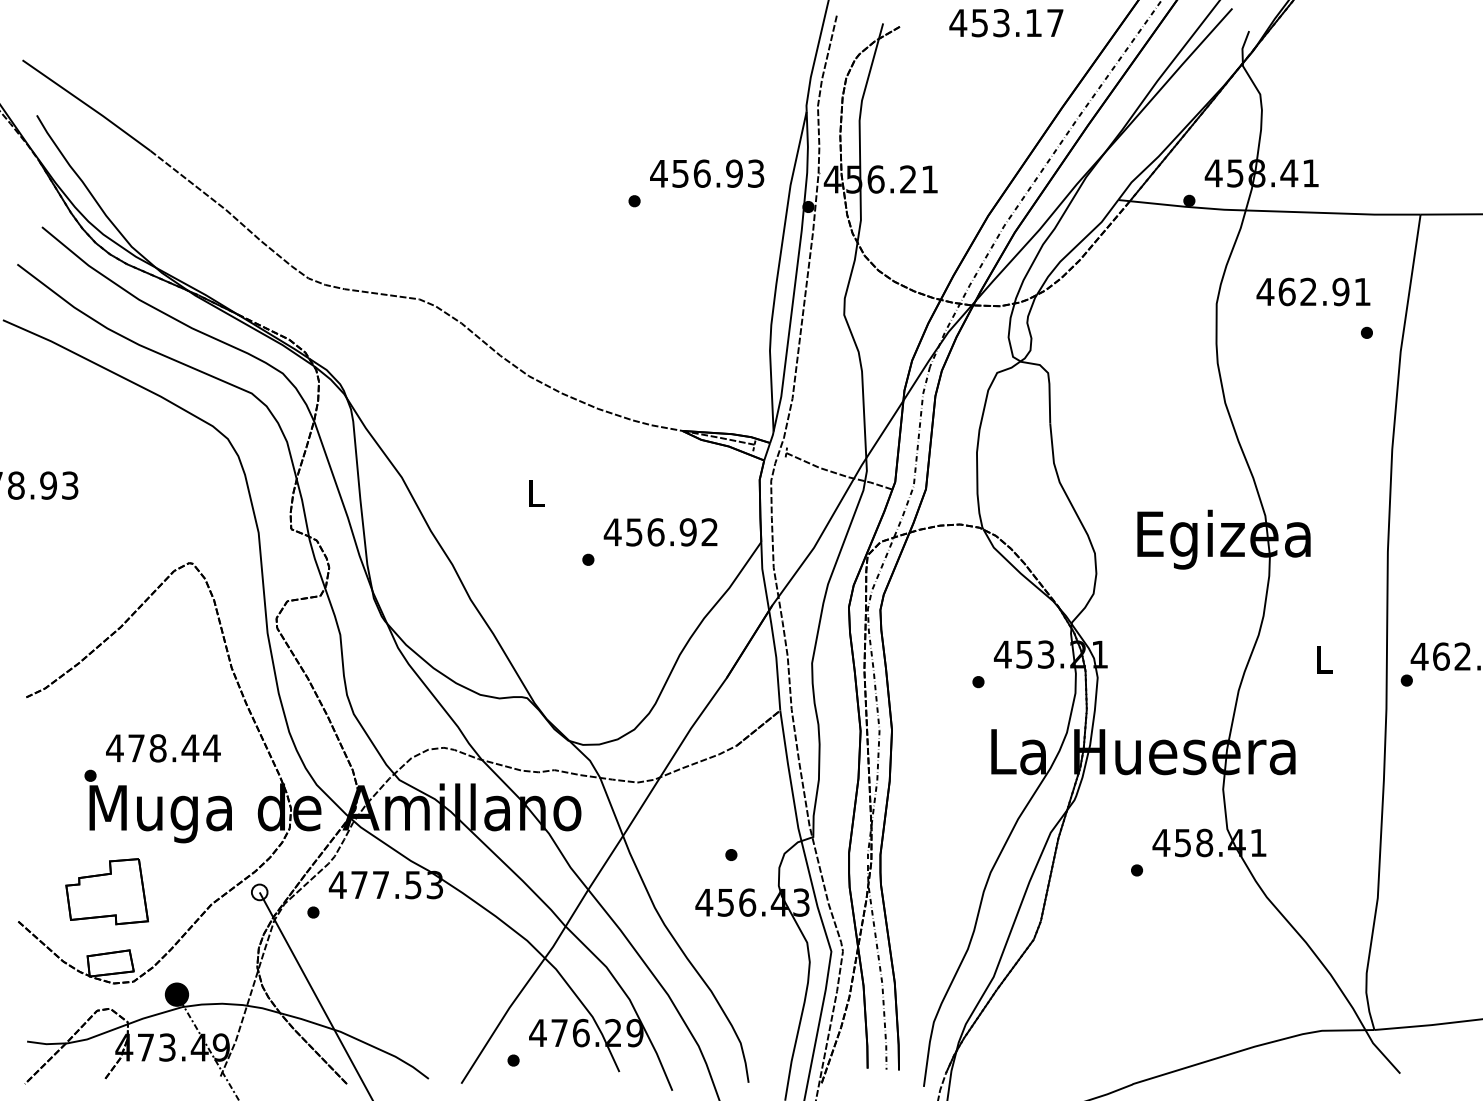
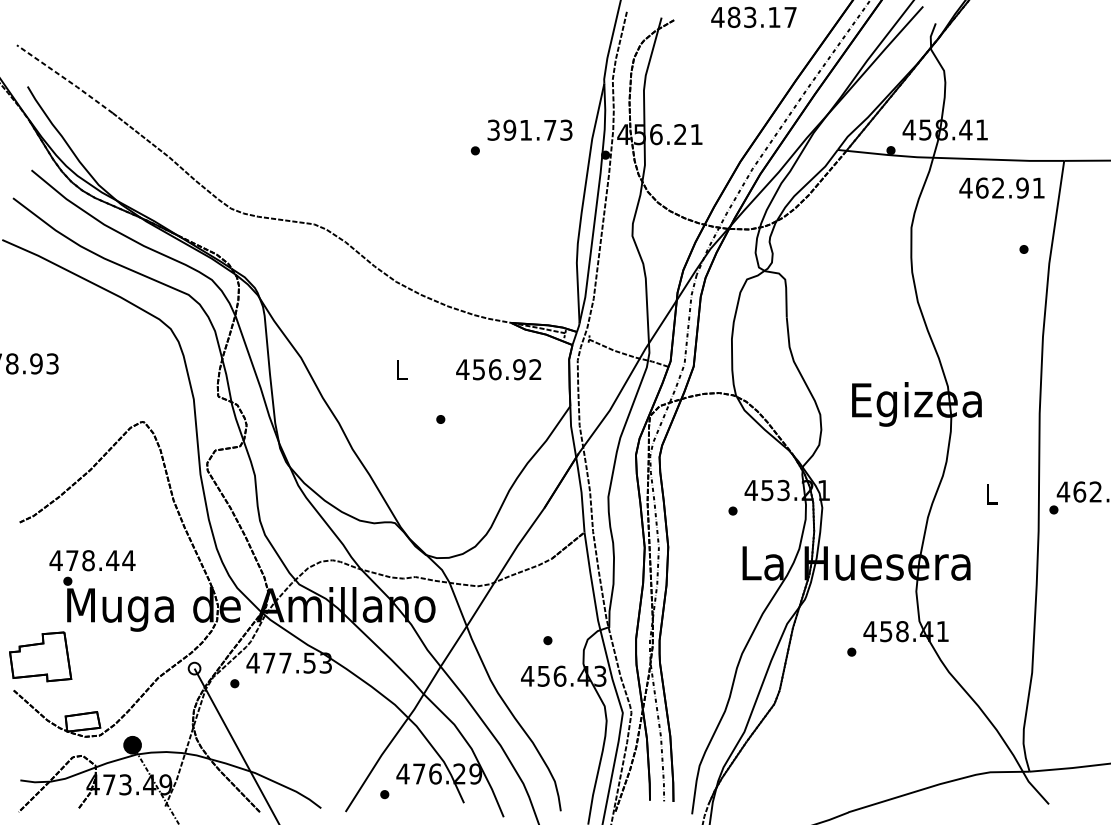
text: (979, 23) -> (733, 17), 453.17 -> 483.17
line: (87, 105) -> (65, 79), solid -> dashed
text: (696, 173) -> (521, 130), 456.93 -> 391.73
text: (1313, 291) -> (1001, 187), moved
text: (660, 532) -> (498, 369), moved
text: (163, 748) -> (92, 560), moved
part: (107, 891) -> (40, 656), moved

